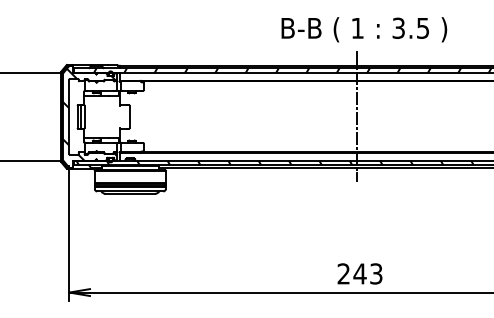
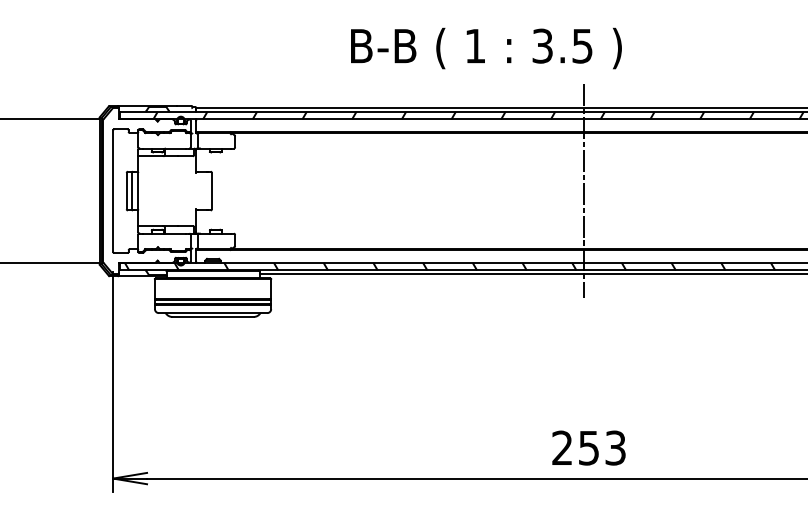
text: (364, 29) -> (486, 48), moved
hatch: (89, 114) -> (146, 187), removed
text: (359, 273) -> (588, 447), 243 -> 253

